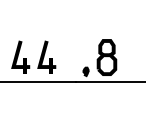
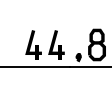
part: (39, 59) -> (50, 46), moved

